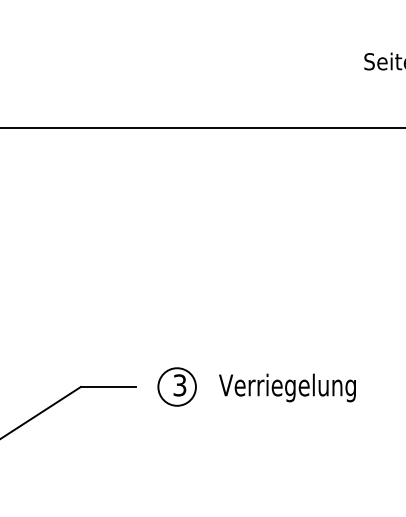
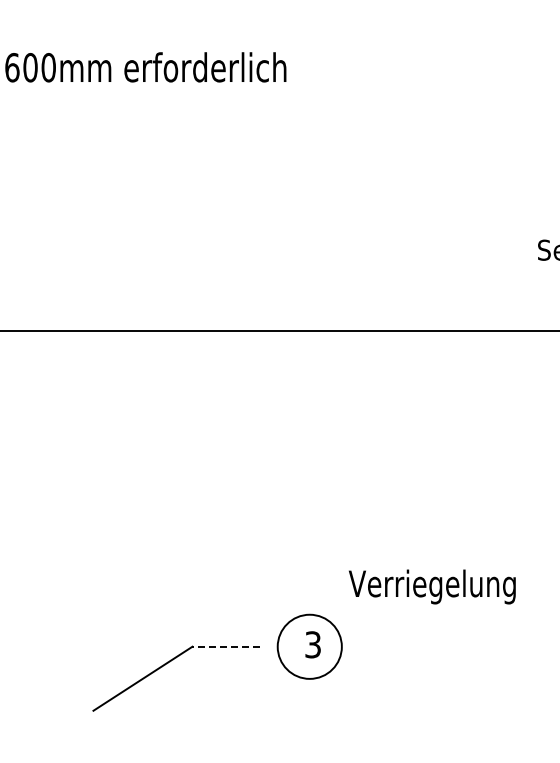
line: (108, 386) -> (226, 646), solid -> dashed
circle: (176, 386) -> (309, 646), size x1.4
text: (287, 387) -> (432, 586), moved

